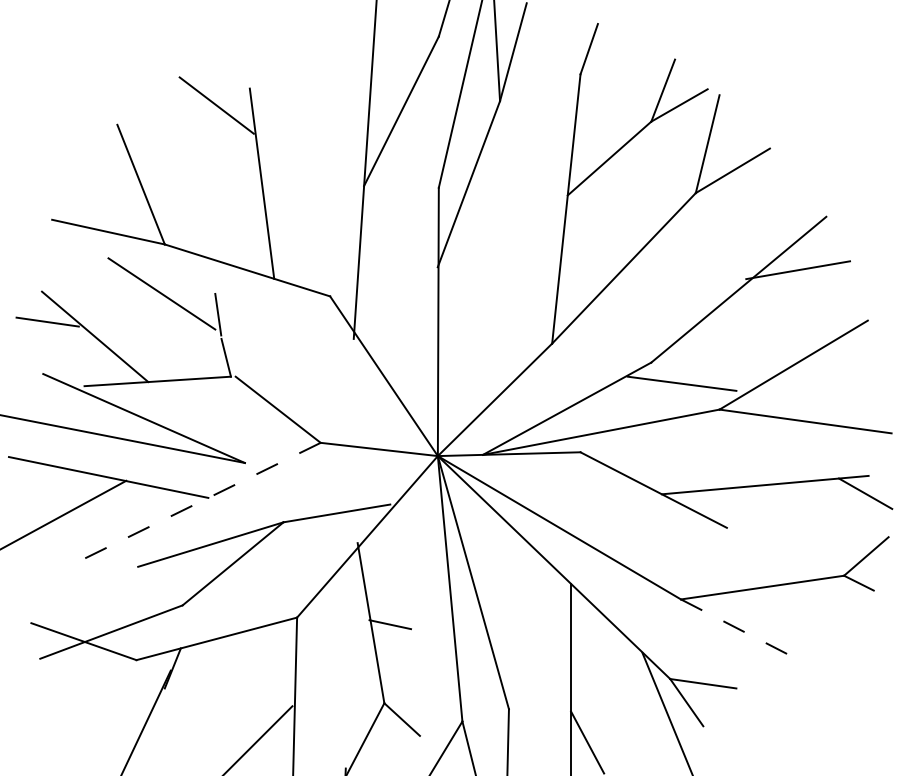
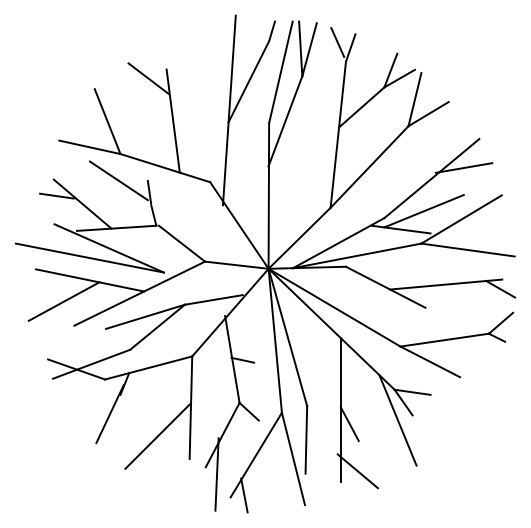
line: (564, 38) -> (337, 42), added
line: (723, 350) -> (423, 211), added
line: (199, 501) -> (139, 293), dashed -> solid
line: (736, 628) -> (430, 362), dashed -> solid

